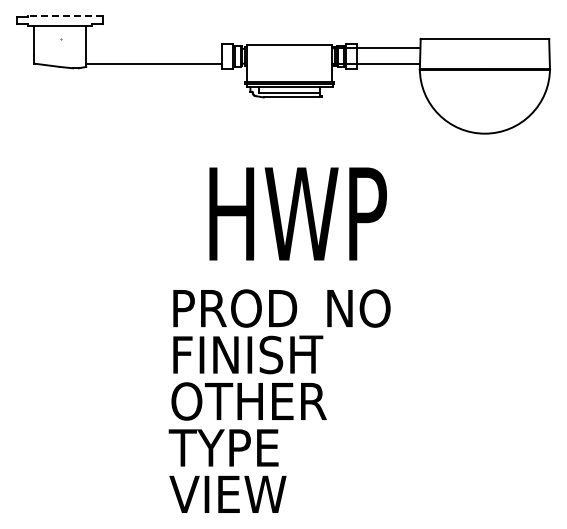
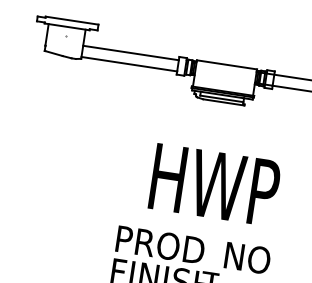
line: (65, 15) -> (72, 20), dashed -> solid
line: (153, 48) -> (130, 53), added

